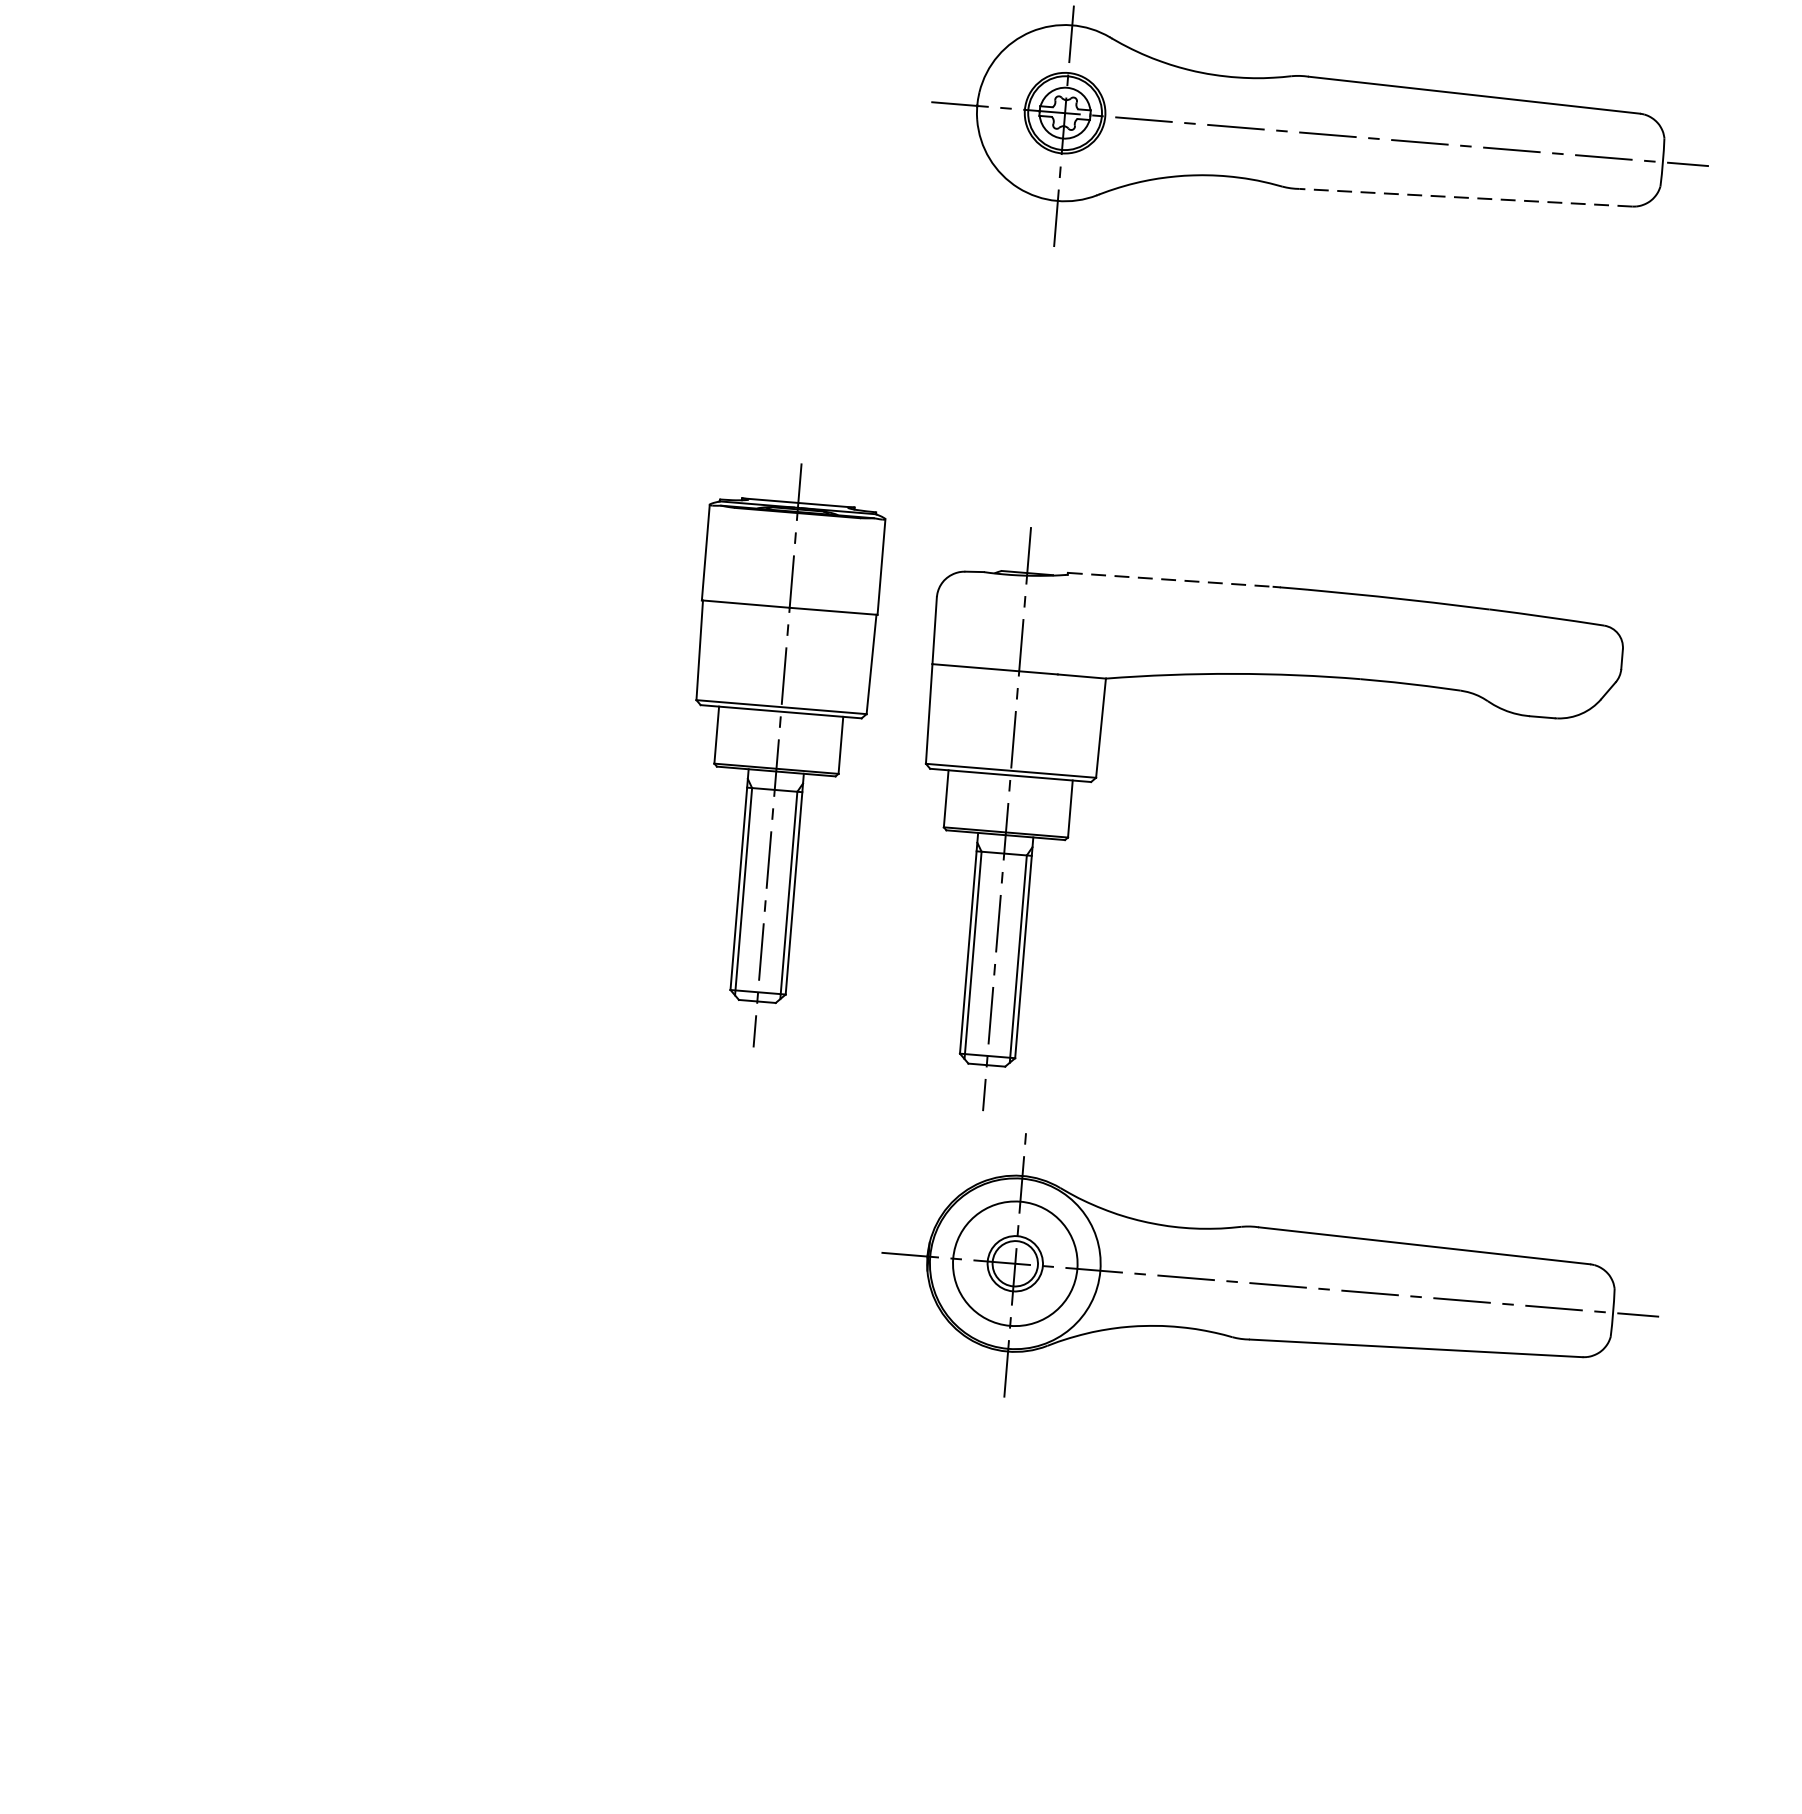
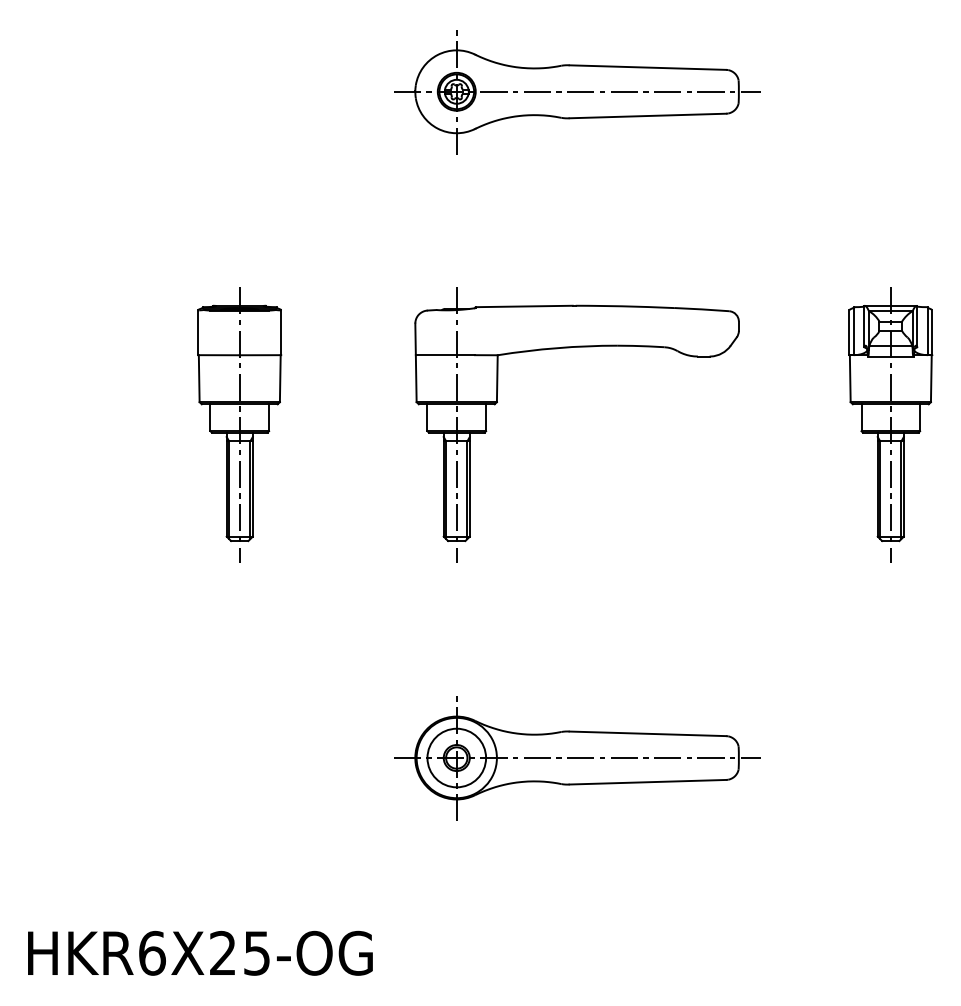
line: (1464, 198) -> (647, 116), dashed -> solid
line: (1171, 579) -> (524, 306), dashed -> solid
part: (777, 754) -> (239, 424), moved
part: (1271, 1285) -> (577, 758), moved

